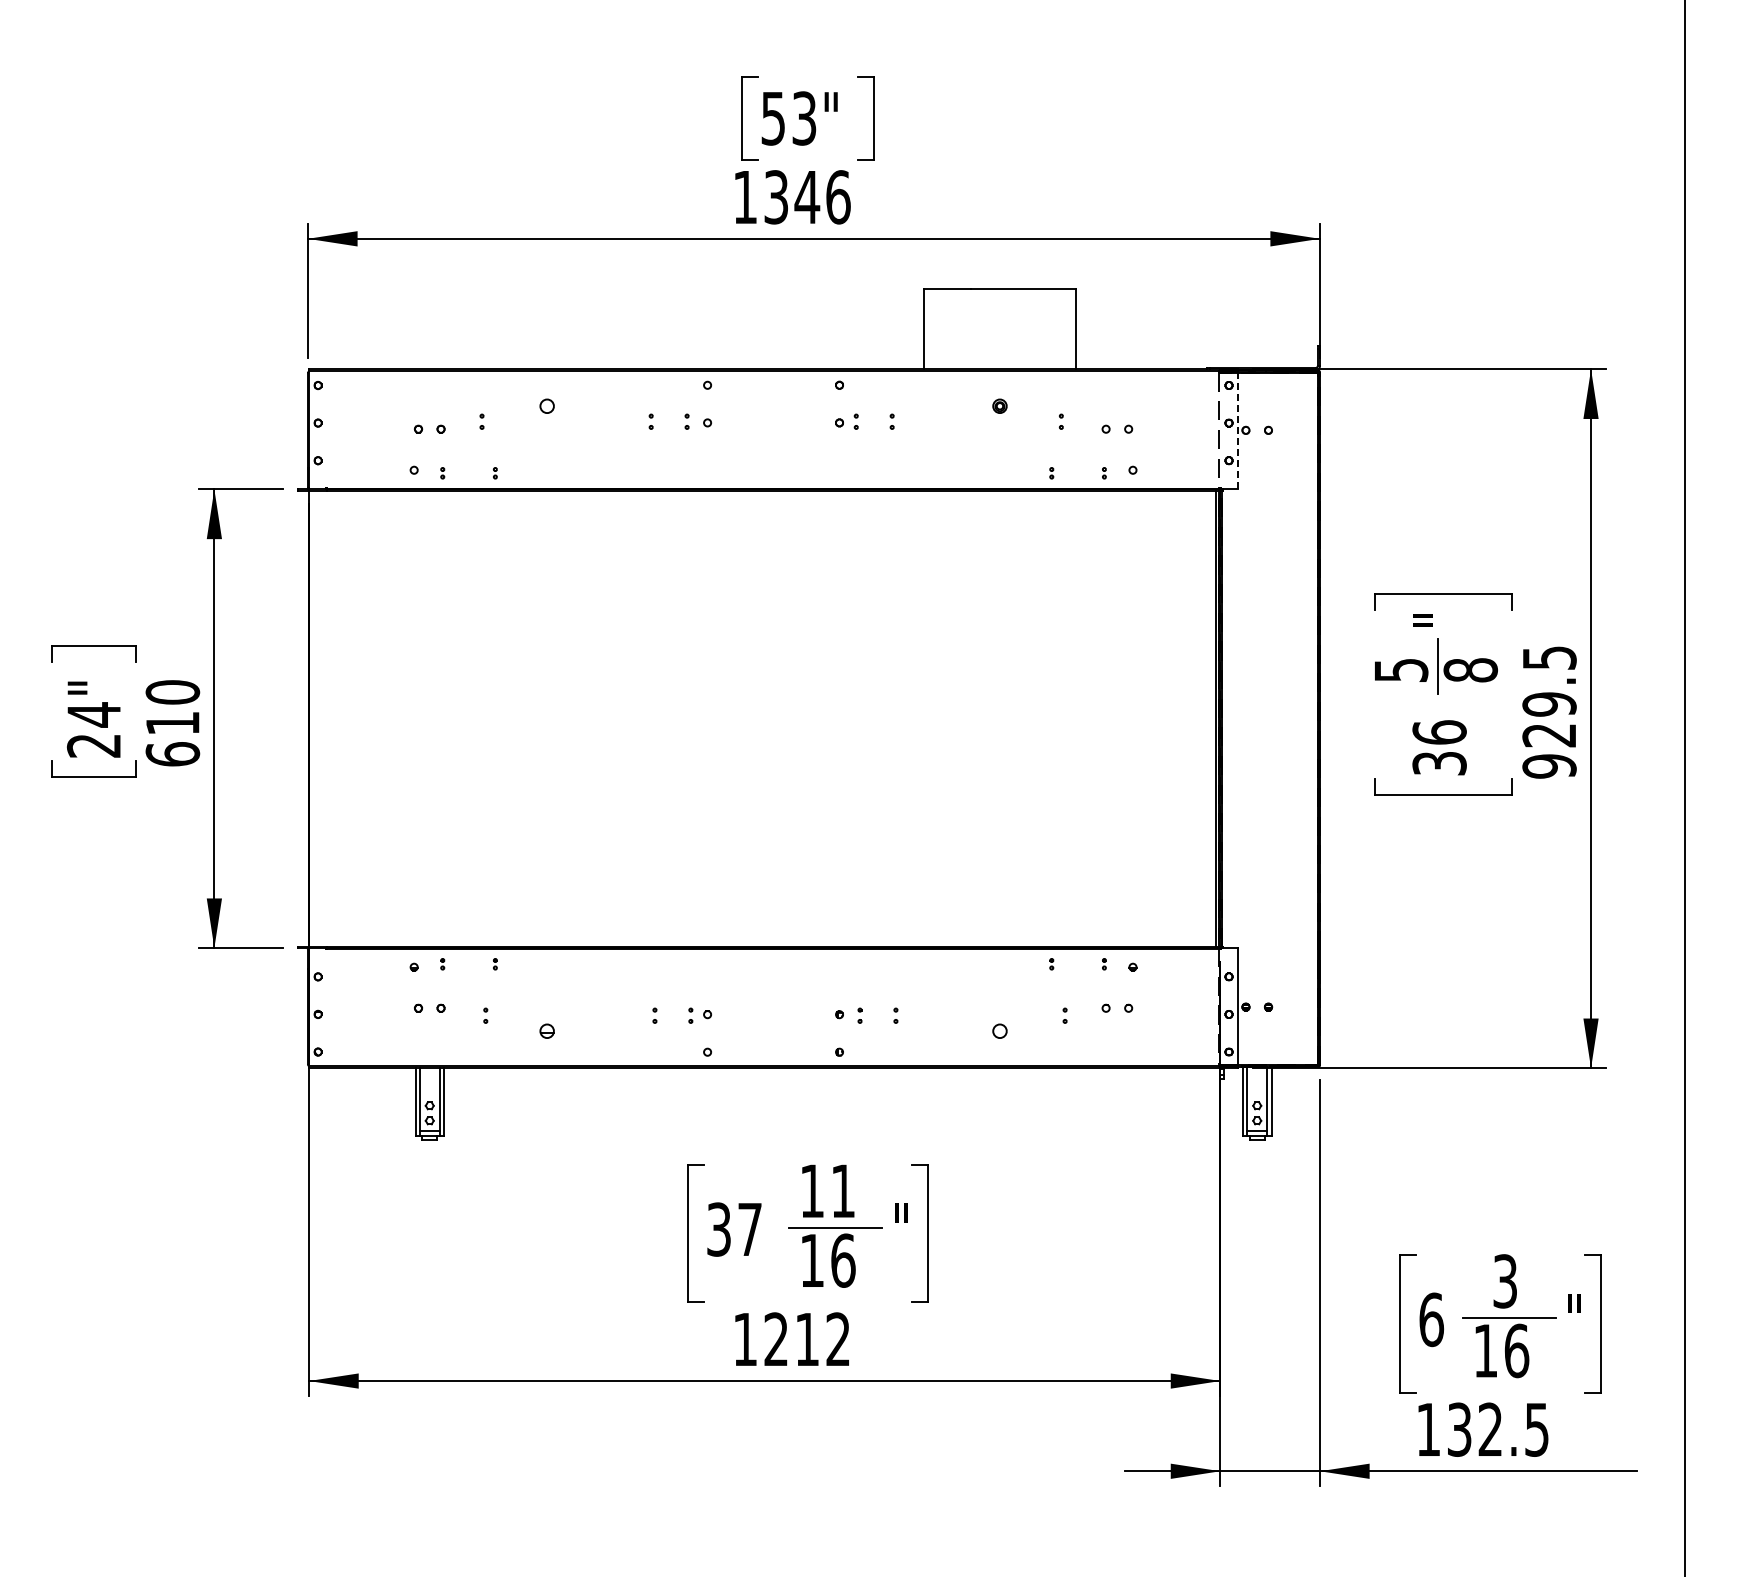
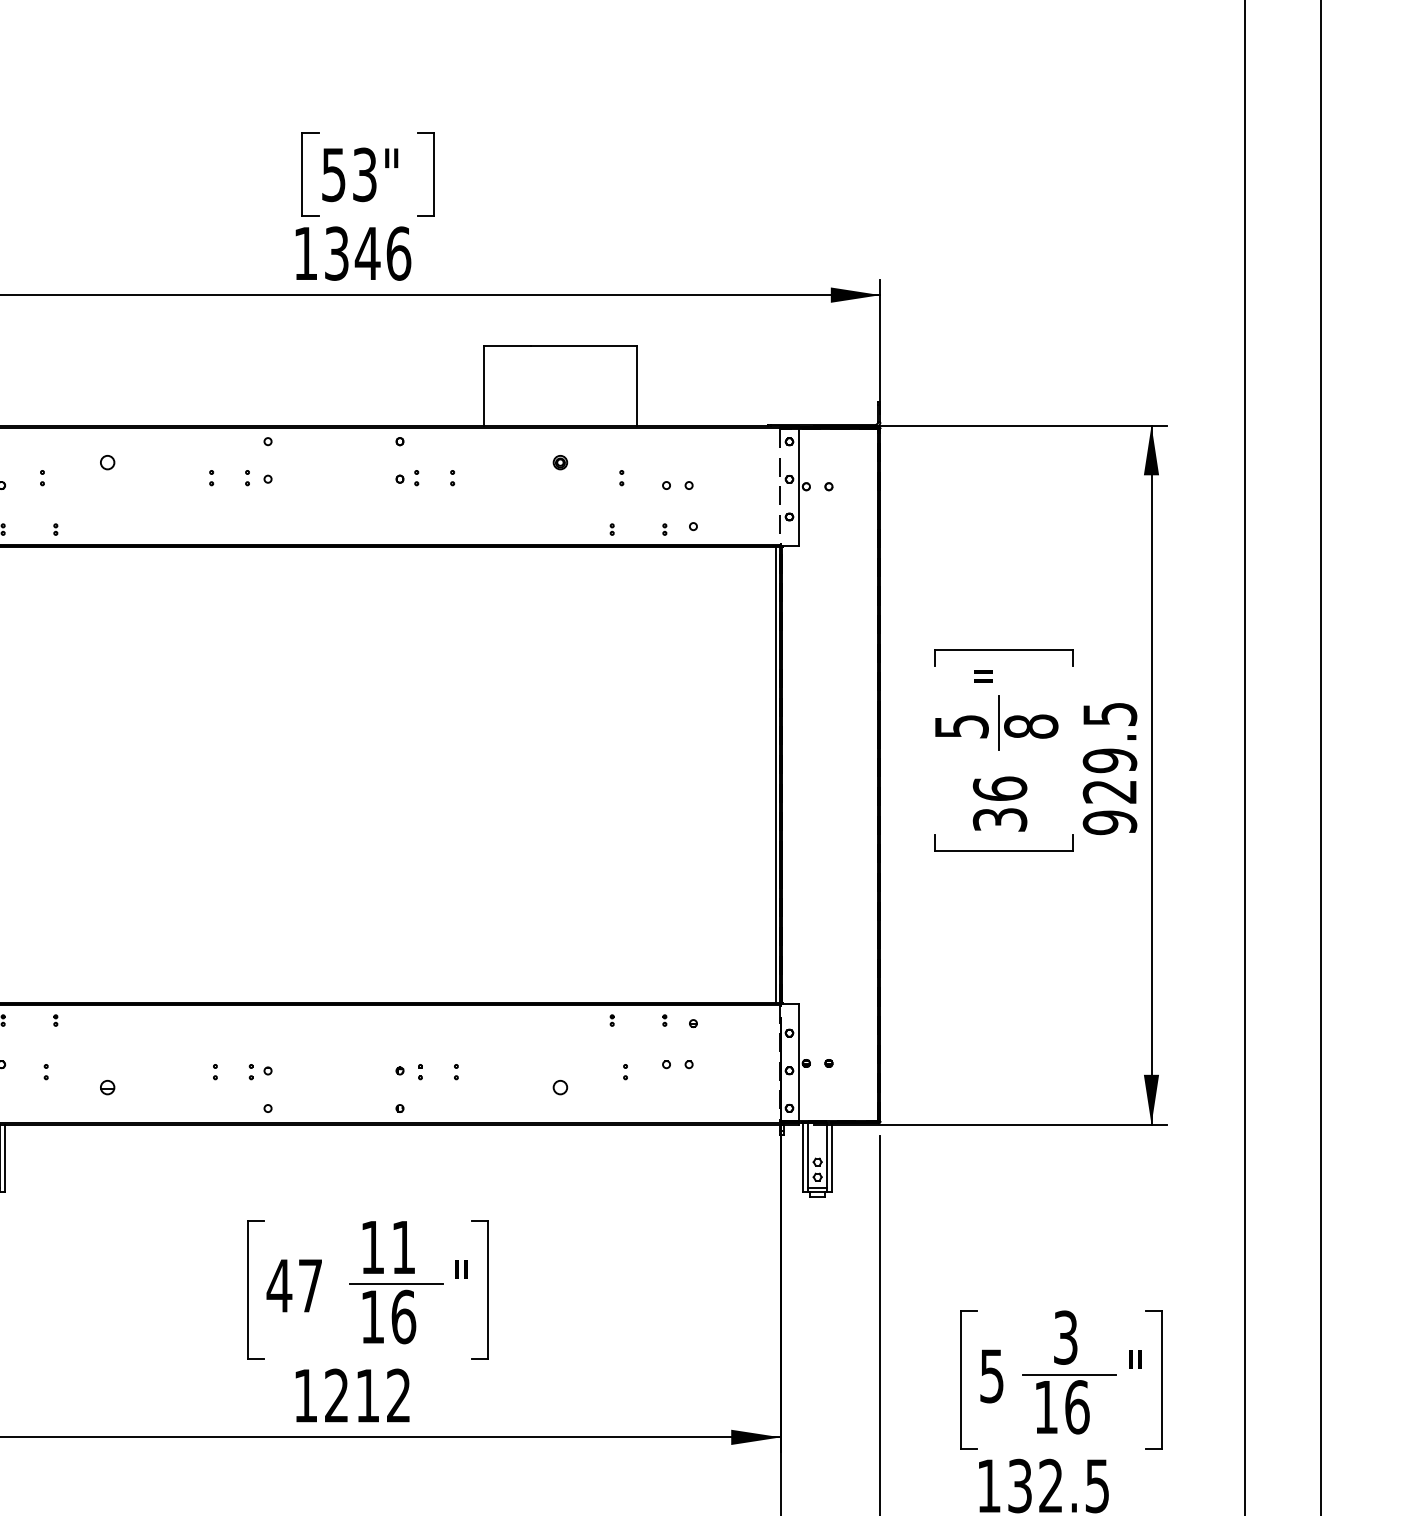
line: (1238, 429) -> (798, 485), dashed -> solid
text: (718, 1229) -> (278, 1285), 37 -> 47
text: (1431, 1319) -> (991, 1375), 6 -> 5

